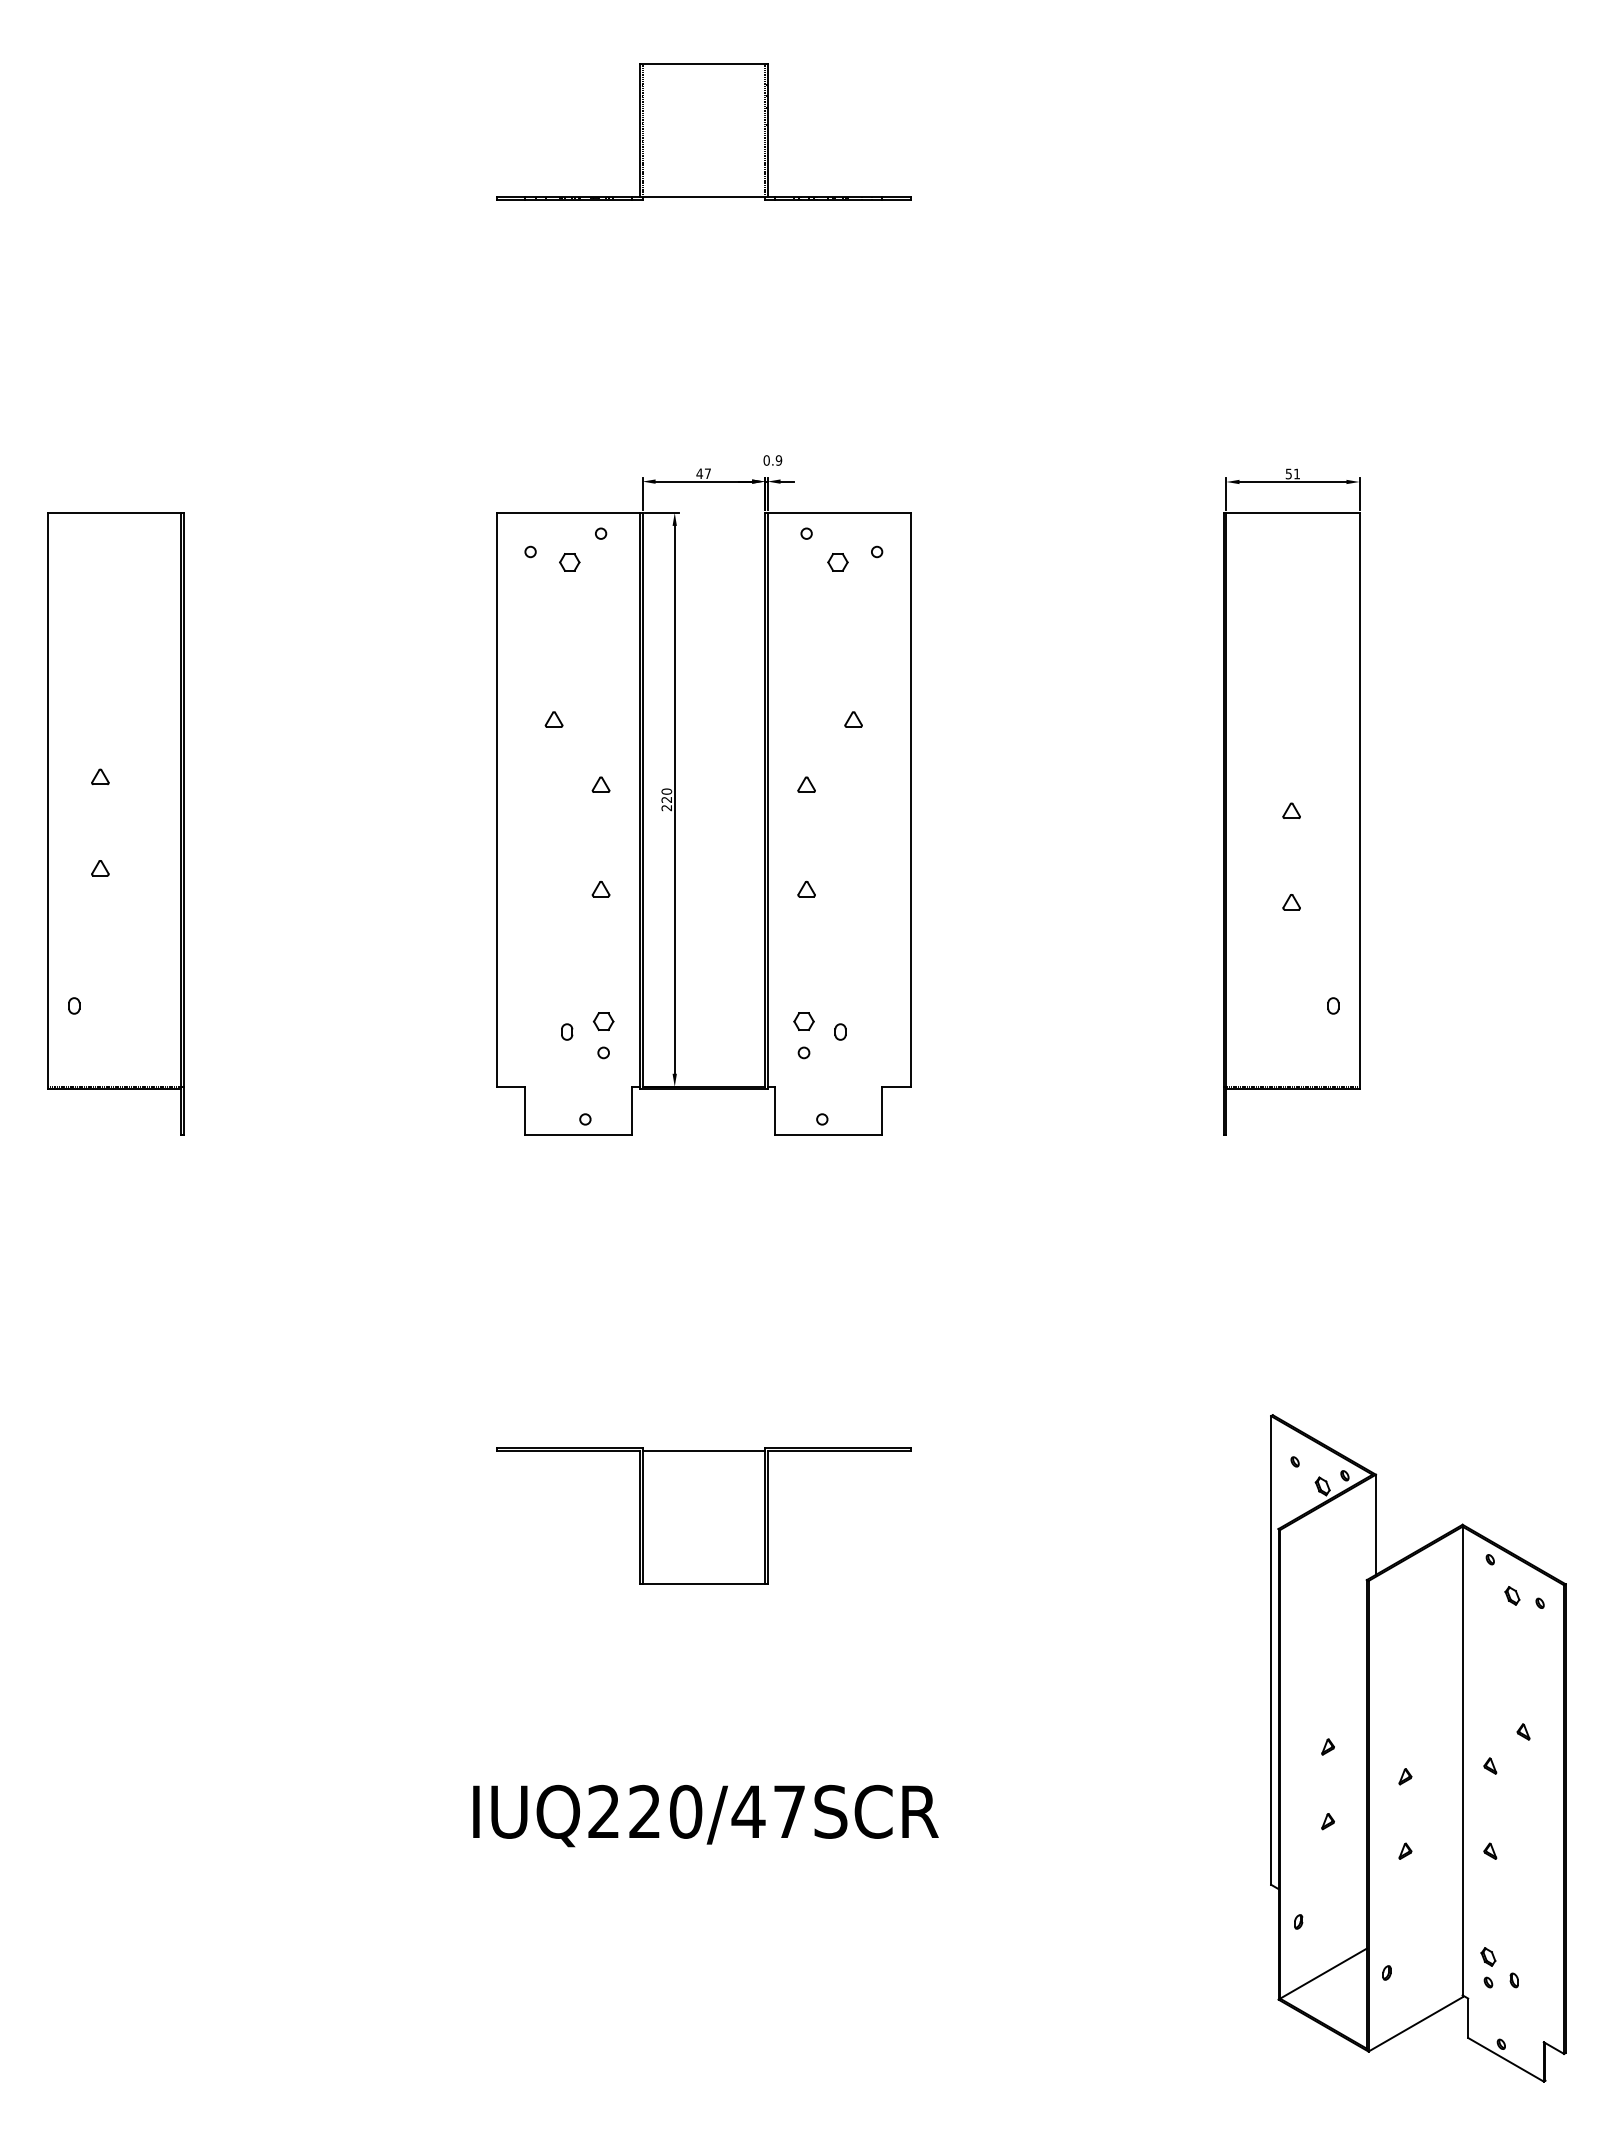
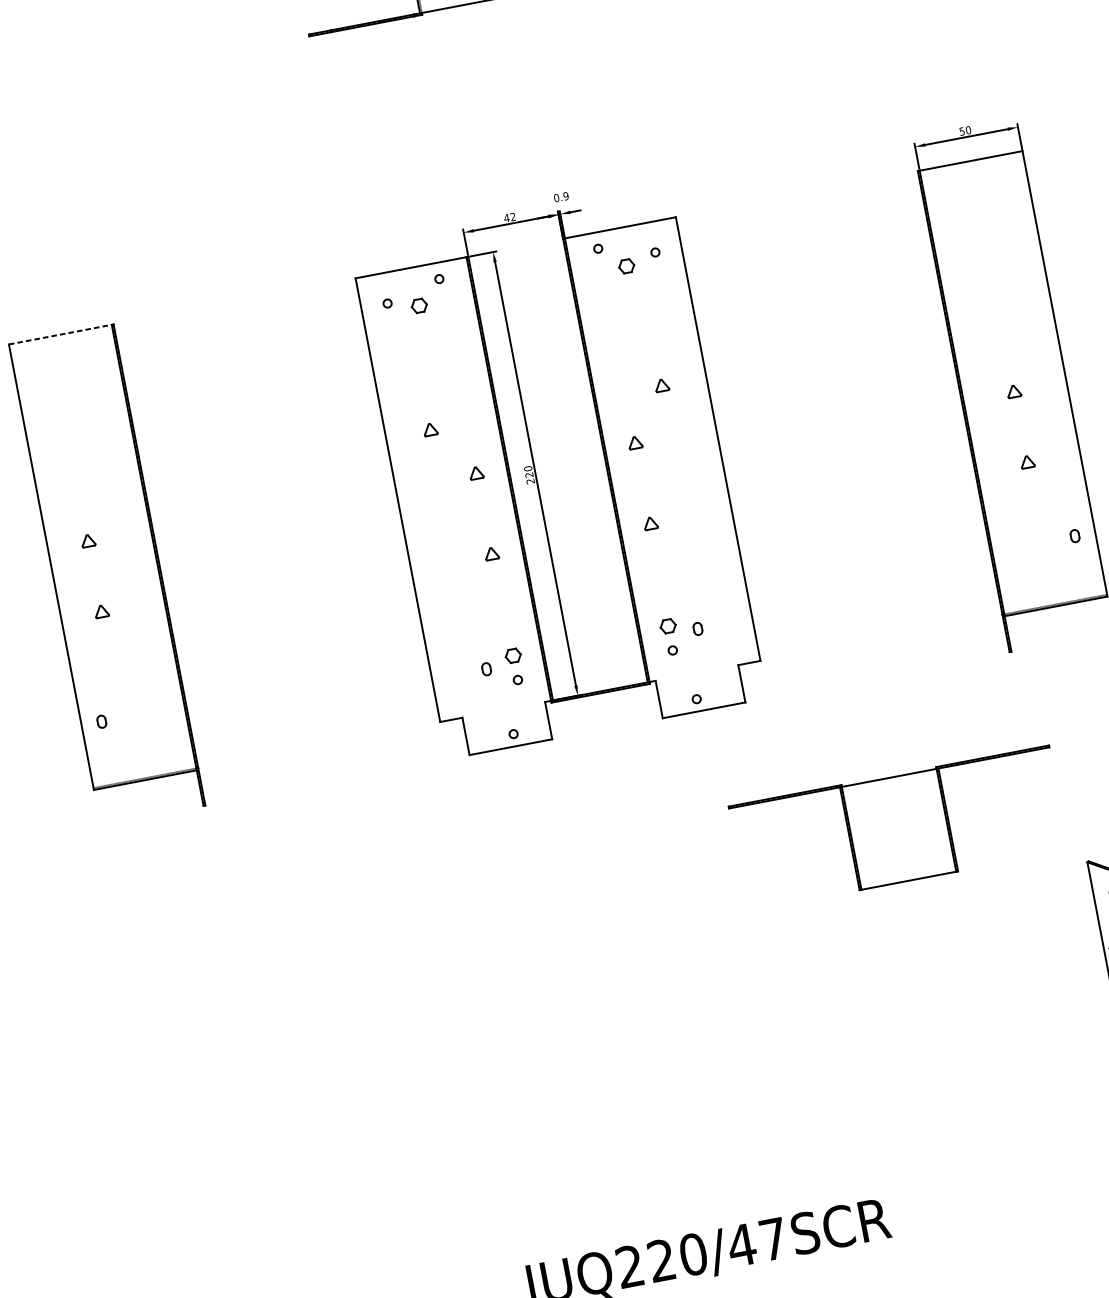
text: (707, 473) -> (512, 216), 47 -> 42
text: (1296, 473) -> (968, 129), 51 -> 50
line: (114, 512) -> (60, 334), solid -> dashed
part: (703, 1515) -> (898, 828), moved

